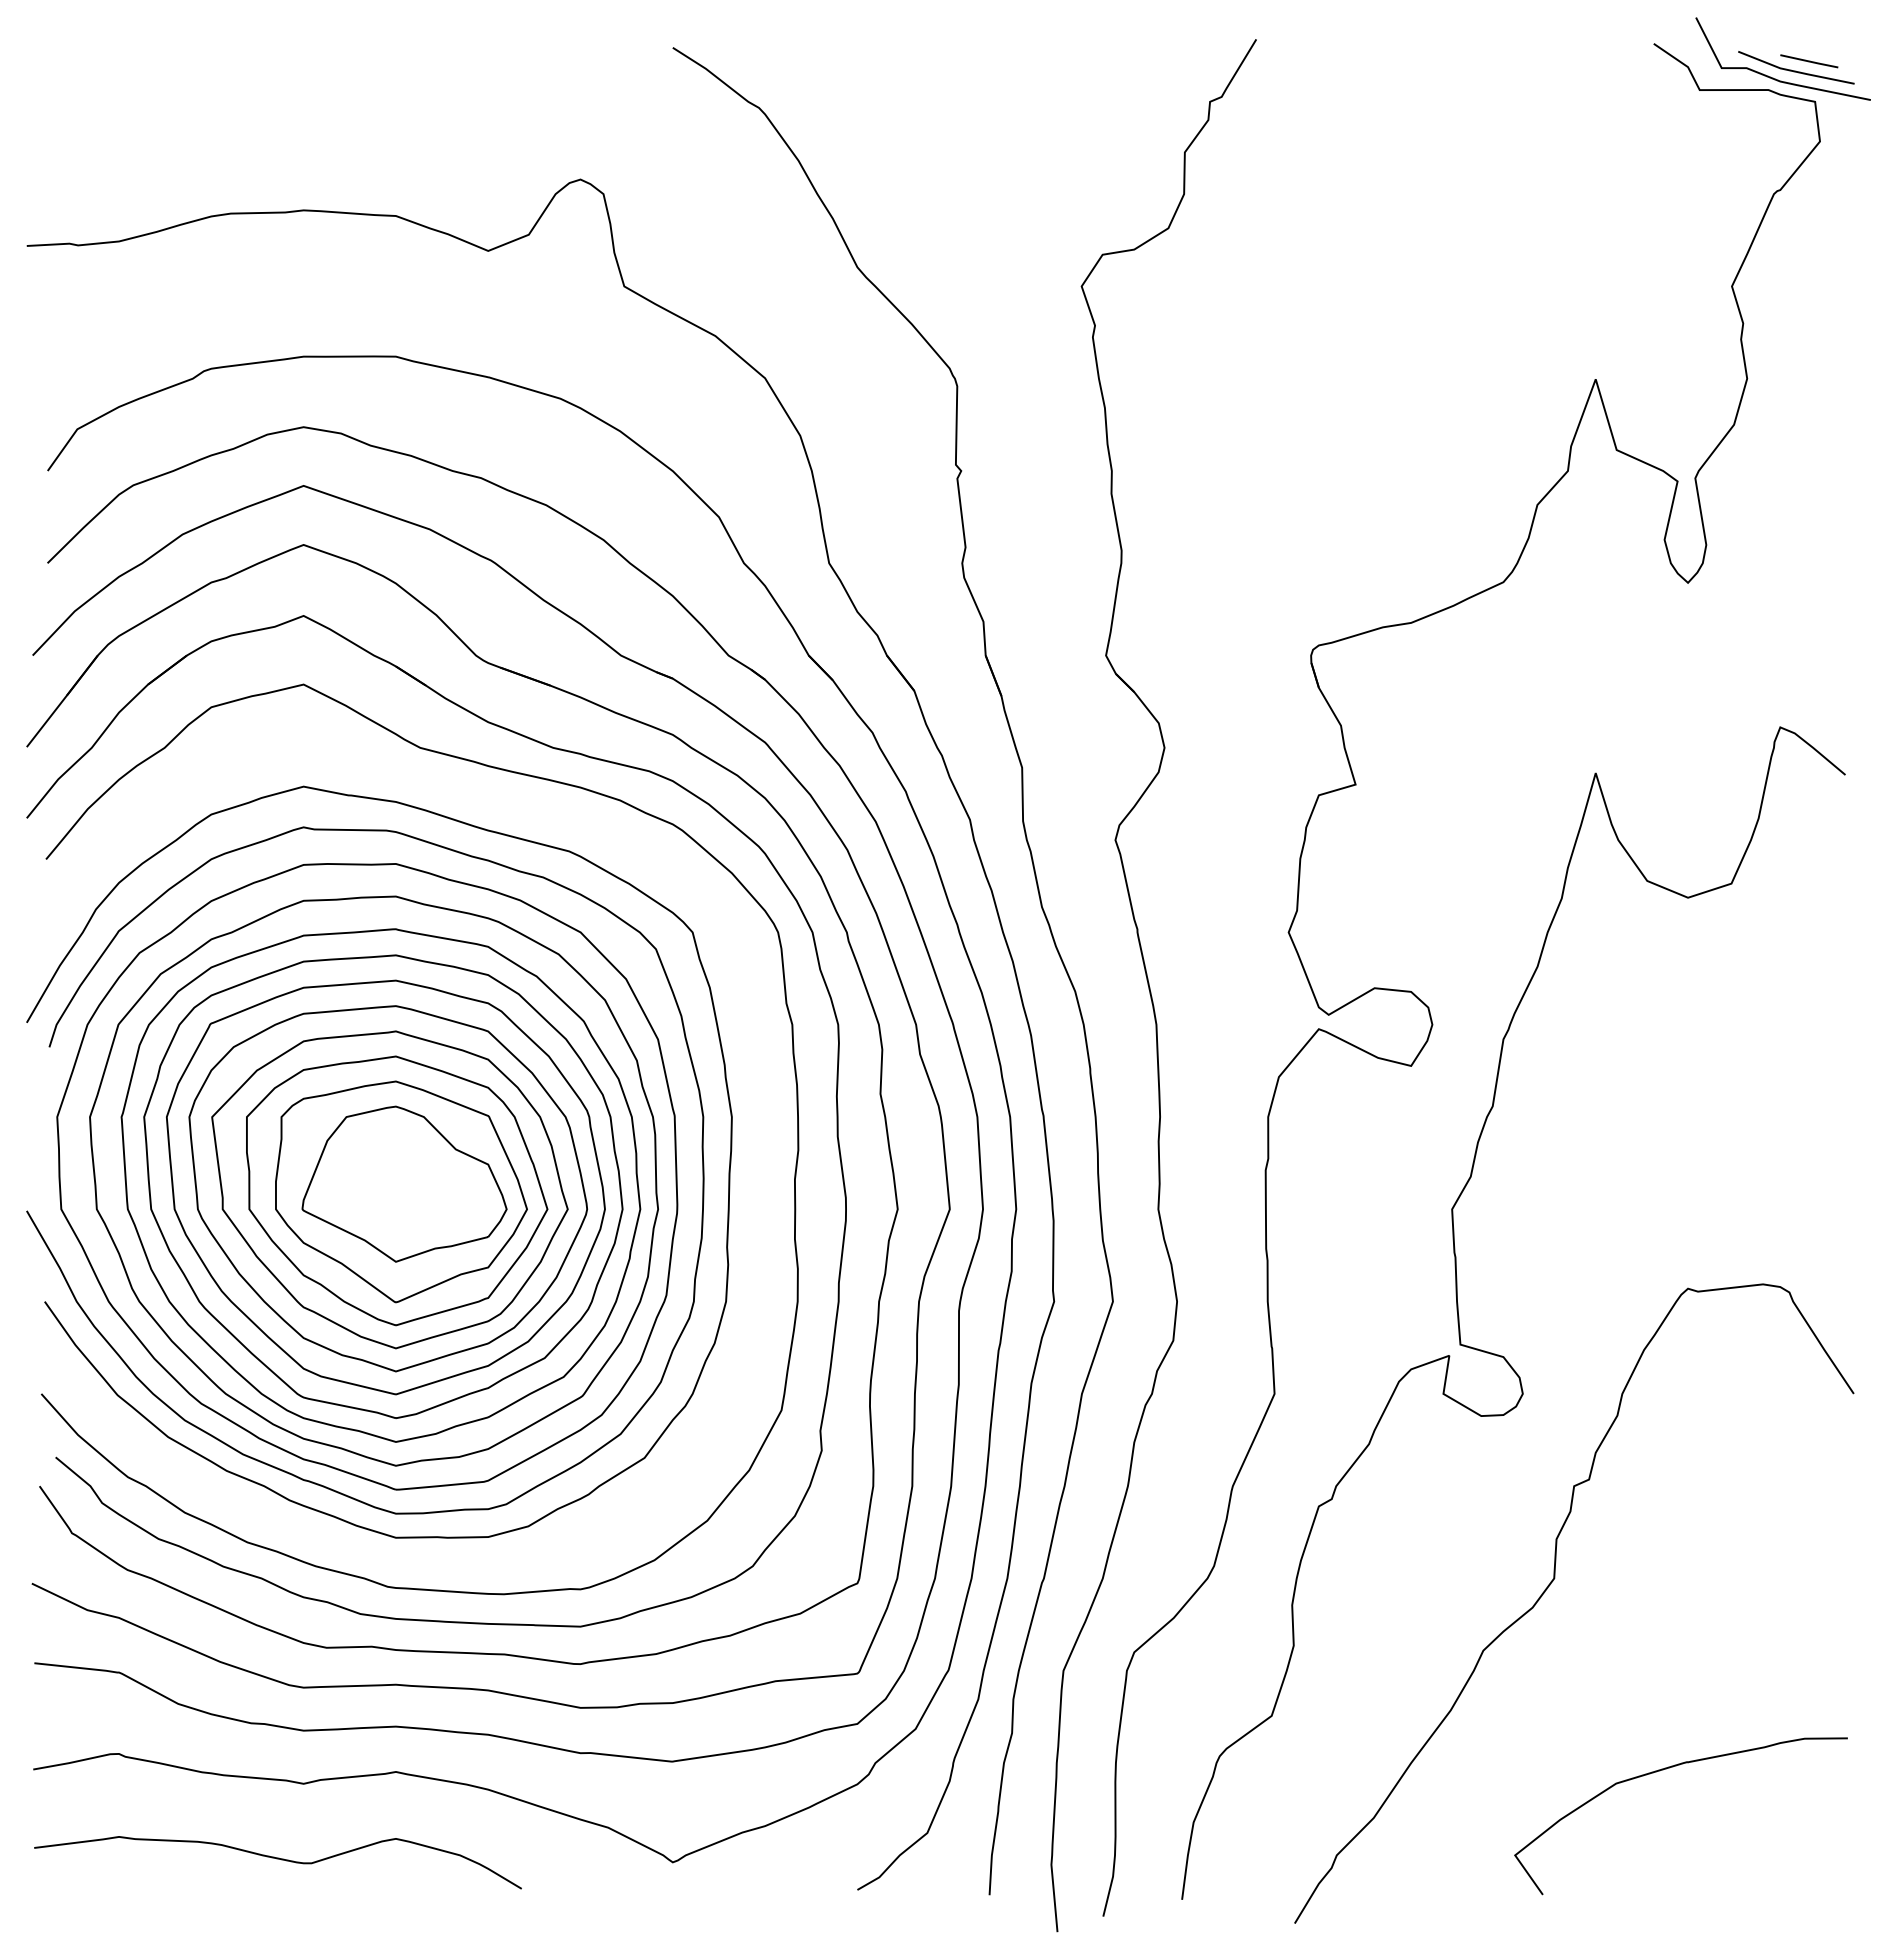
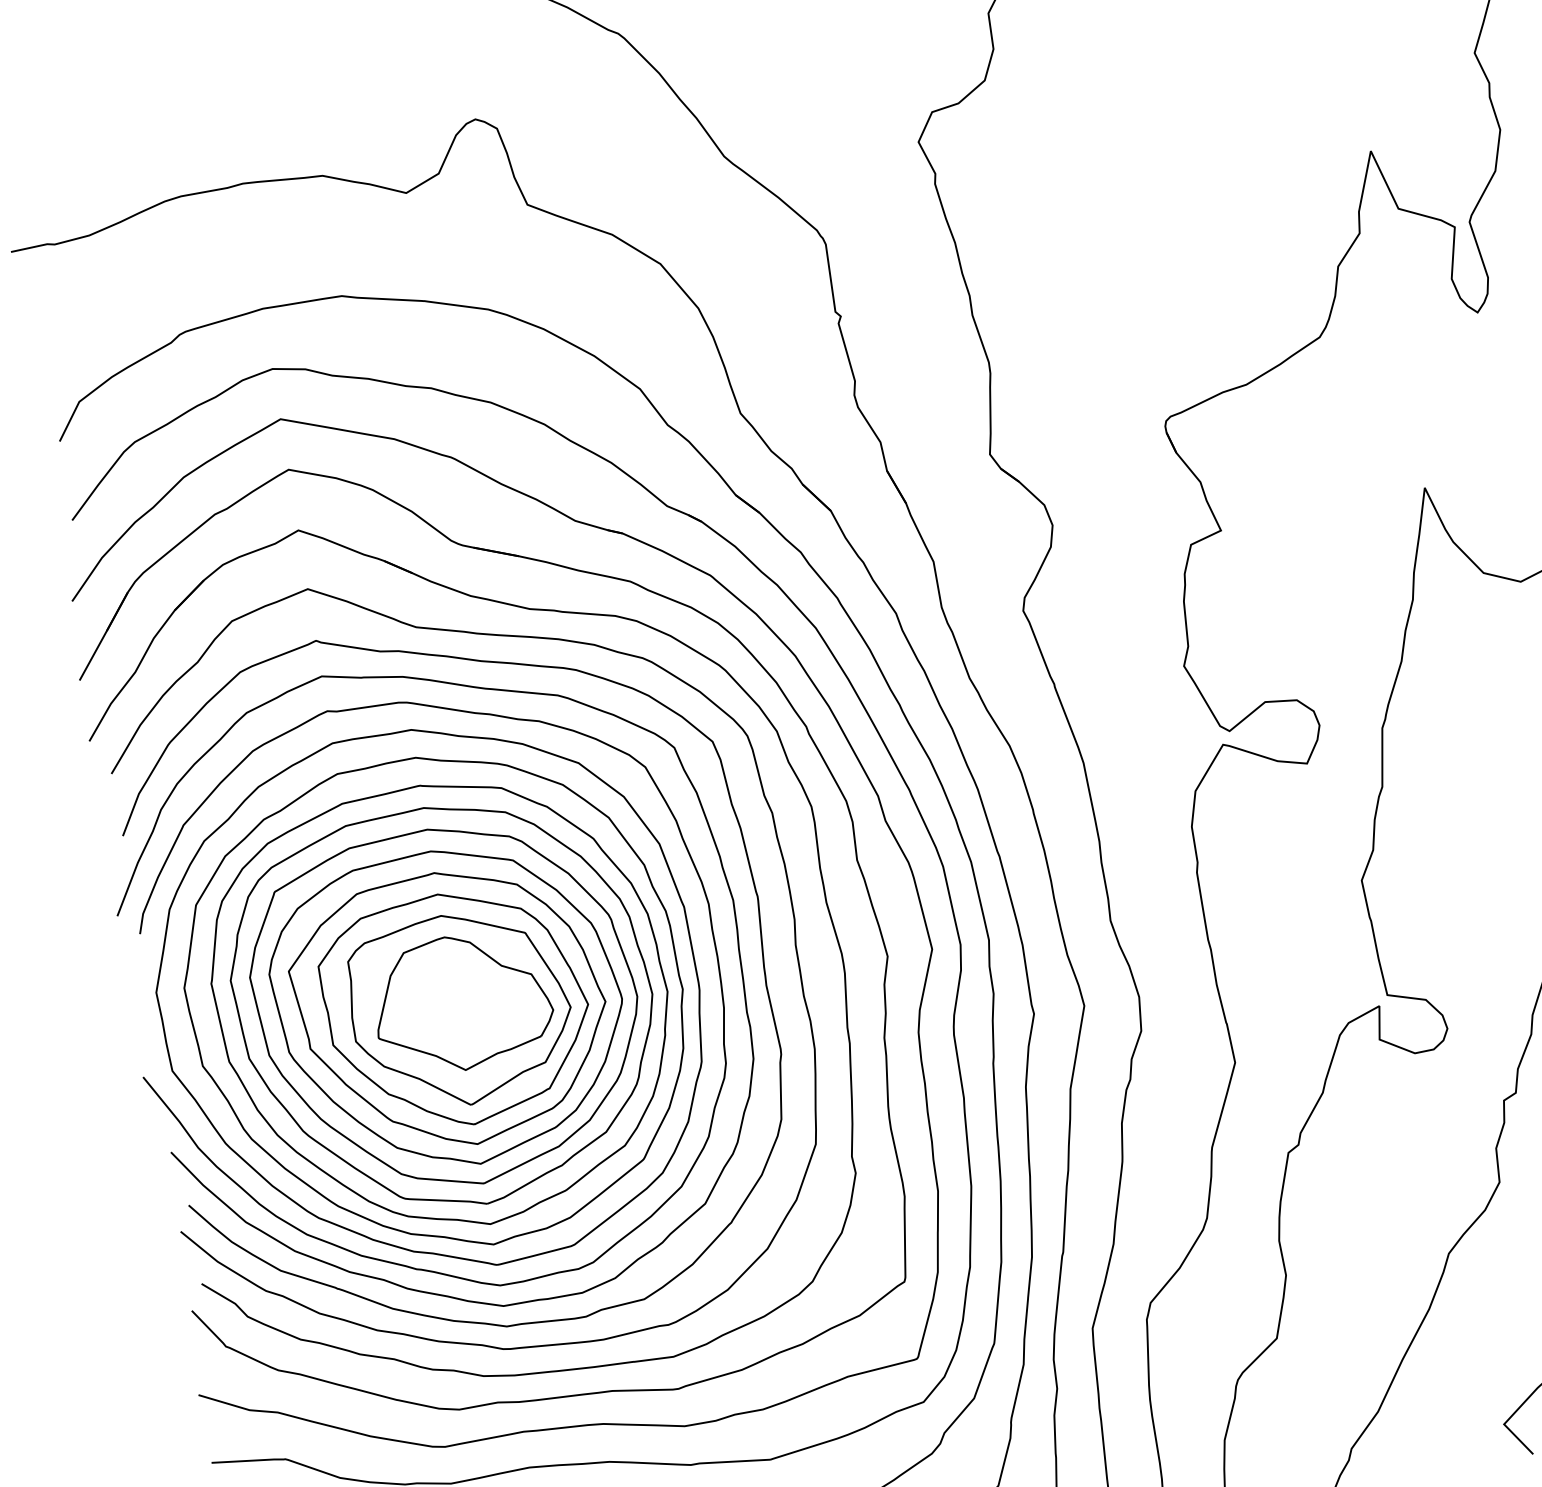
curve: (755, 1171) -> (760, 943), added

